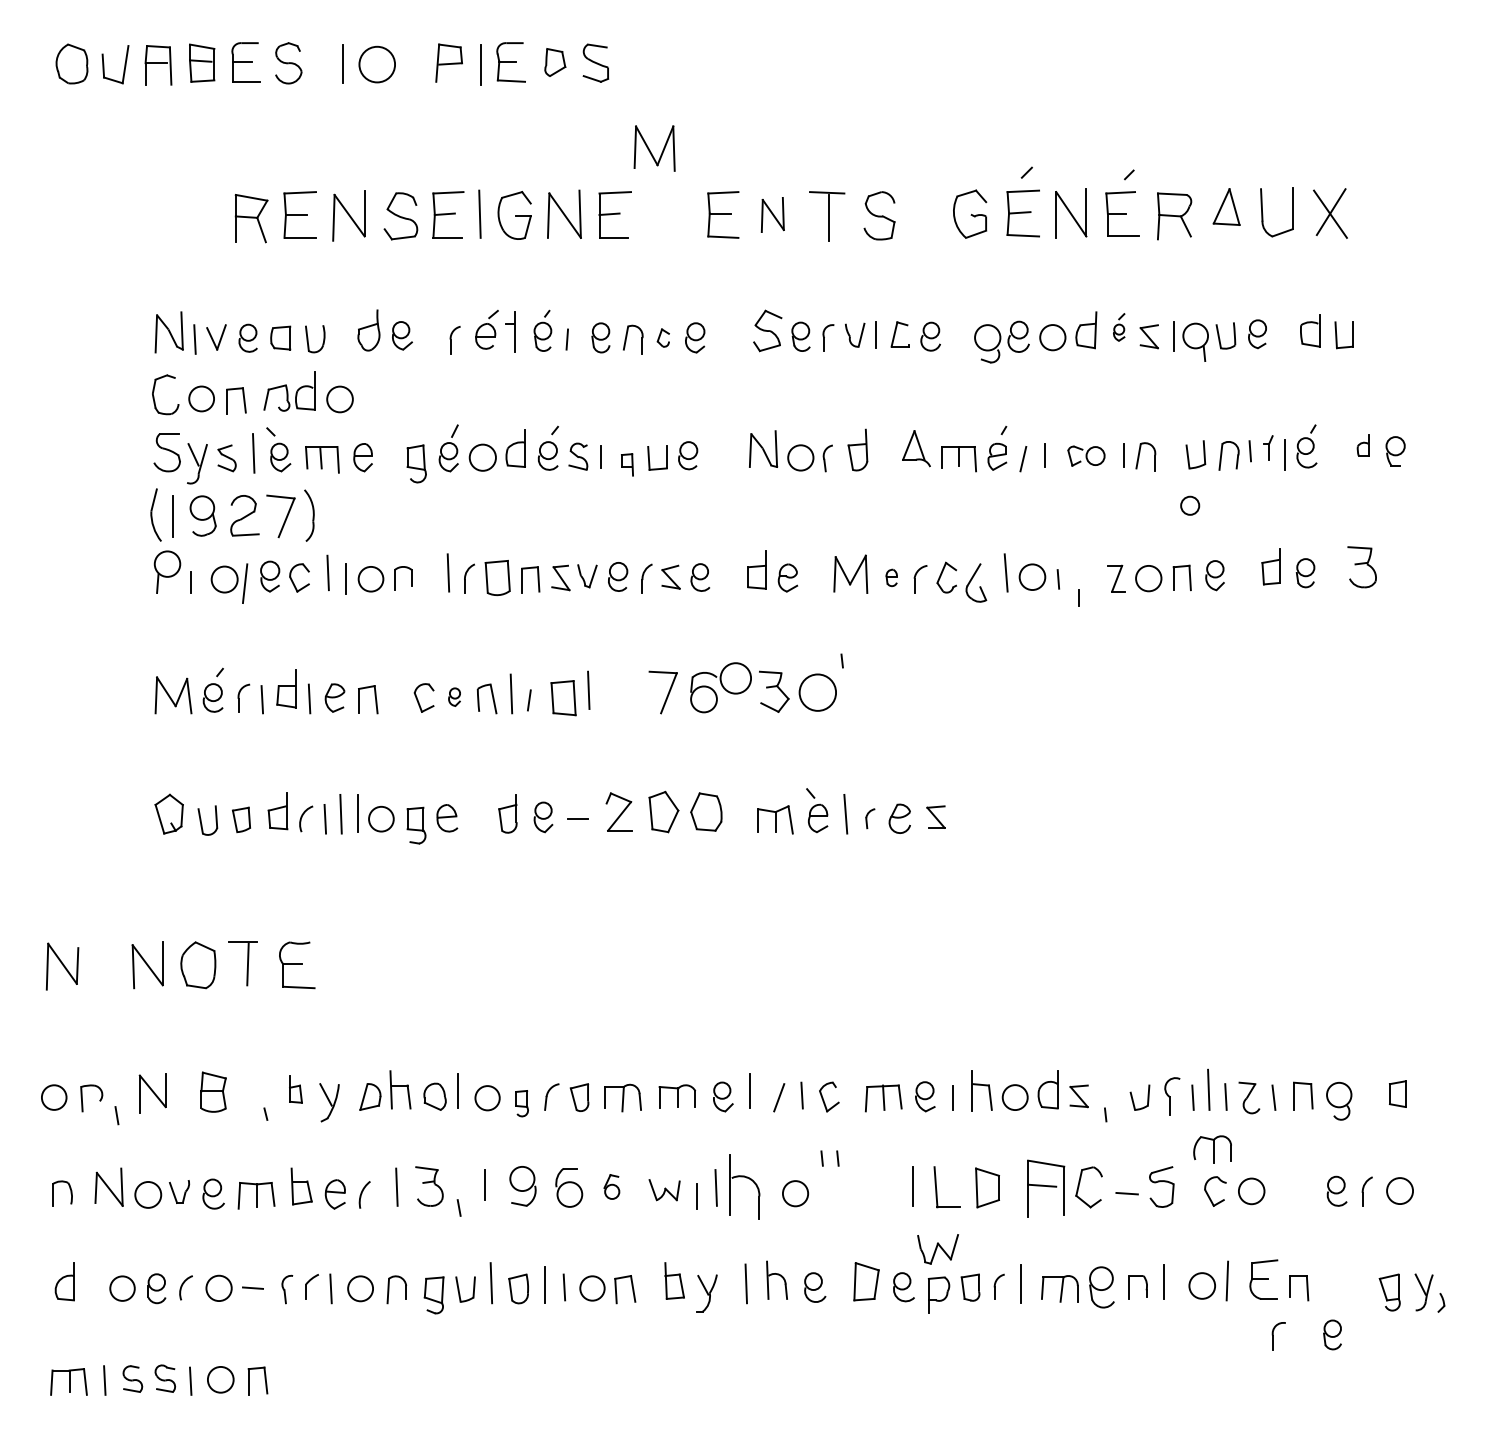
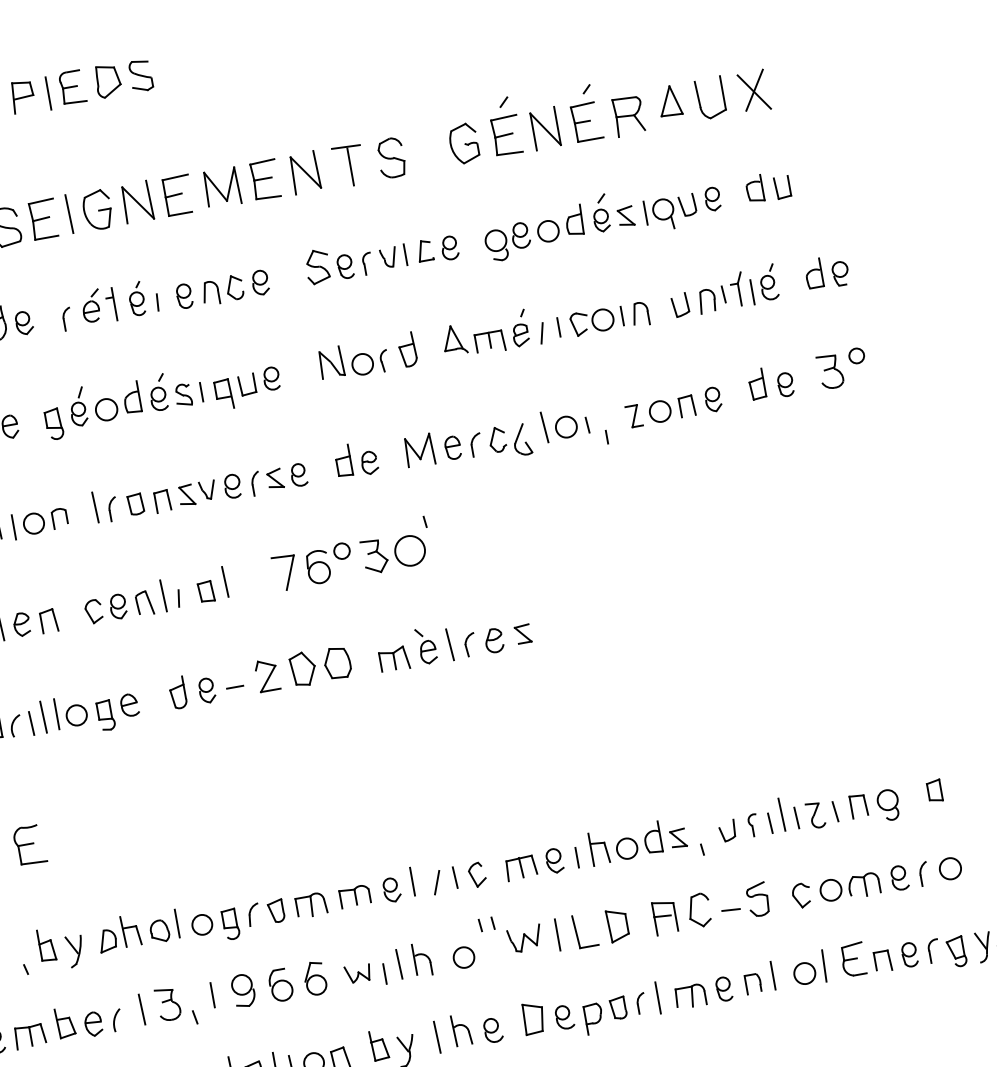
part: (555, 62) -> (108, 81), size x1.43
part: (654, 148) -> (222, 187), moved
part: (772, 214) -> (304, 172), size x1.43
part: (1118, 327) -> (599, 213), size x1.67
part: (663, 337) -> (234, 287), size x1.67
part: (1363, 445) -> (814, 273), size x1.67
part: (1268, 447) -> (737, 288), size x1.67
part: (1086, 455) -> (592, 321), size x1.43
part: (627, 464) -> (224, 394), size x1.67
circle: (1190, 505) -> (856, 355), moved
part: (497, 577) -> (135, 504), size x0.71
part: (891, 577) -> (452, 447), size x1.67
circle: (735, 677) -> (341, 550), size x0.62
part: (454, 696) -> (118, 606), size x1.67
part: (563, 698) -> (206, 592), size x0.71
part: (870, 818) -> (470, 644), size x1.43
part: (295, 1089) -> (46, 945), size x1.43
part: (1172, 1096) -> (753, 825), size x0.71
part: (521, 1103) -> (230, 924), size x1.43
part: (1212, 1149) -> (864, 885), moved
part: (611, 1186) -> (314, 978), size x1.67
part: (745, 1186) -> (422, 958), size x0.62
part: (1046, 1188) -> (665, 917), size x0.71
part: (937, 1249) -> (524, 939), moved
part: (1101, 1287) -> (723, 989), size x0.71
part: (1332, 1334) -> (909, 954), moved
part: (1278, 1336) -> (933, 951), moved

